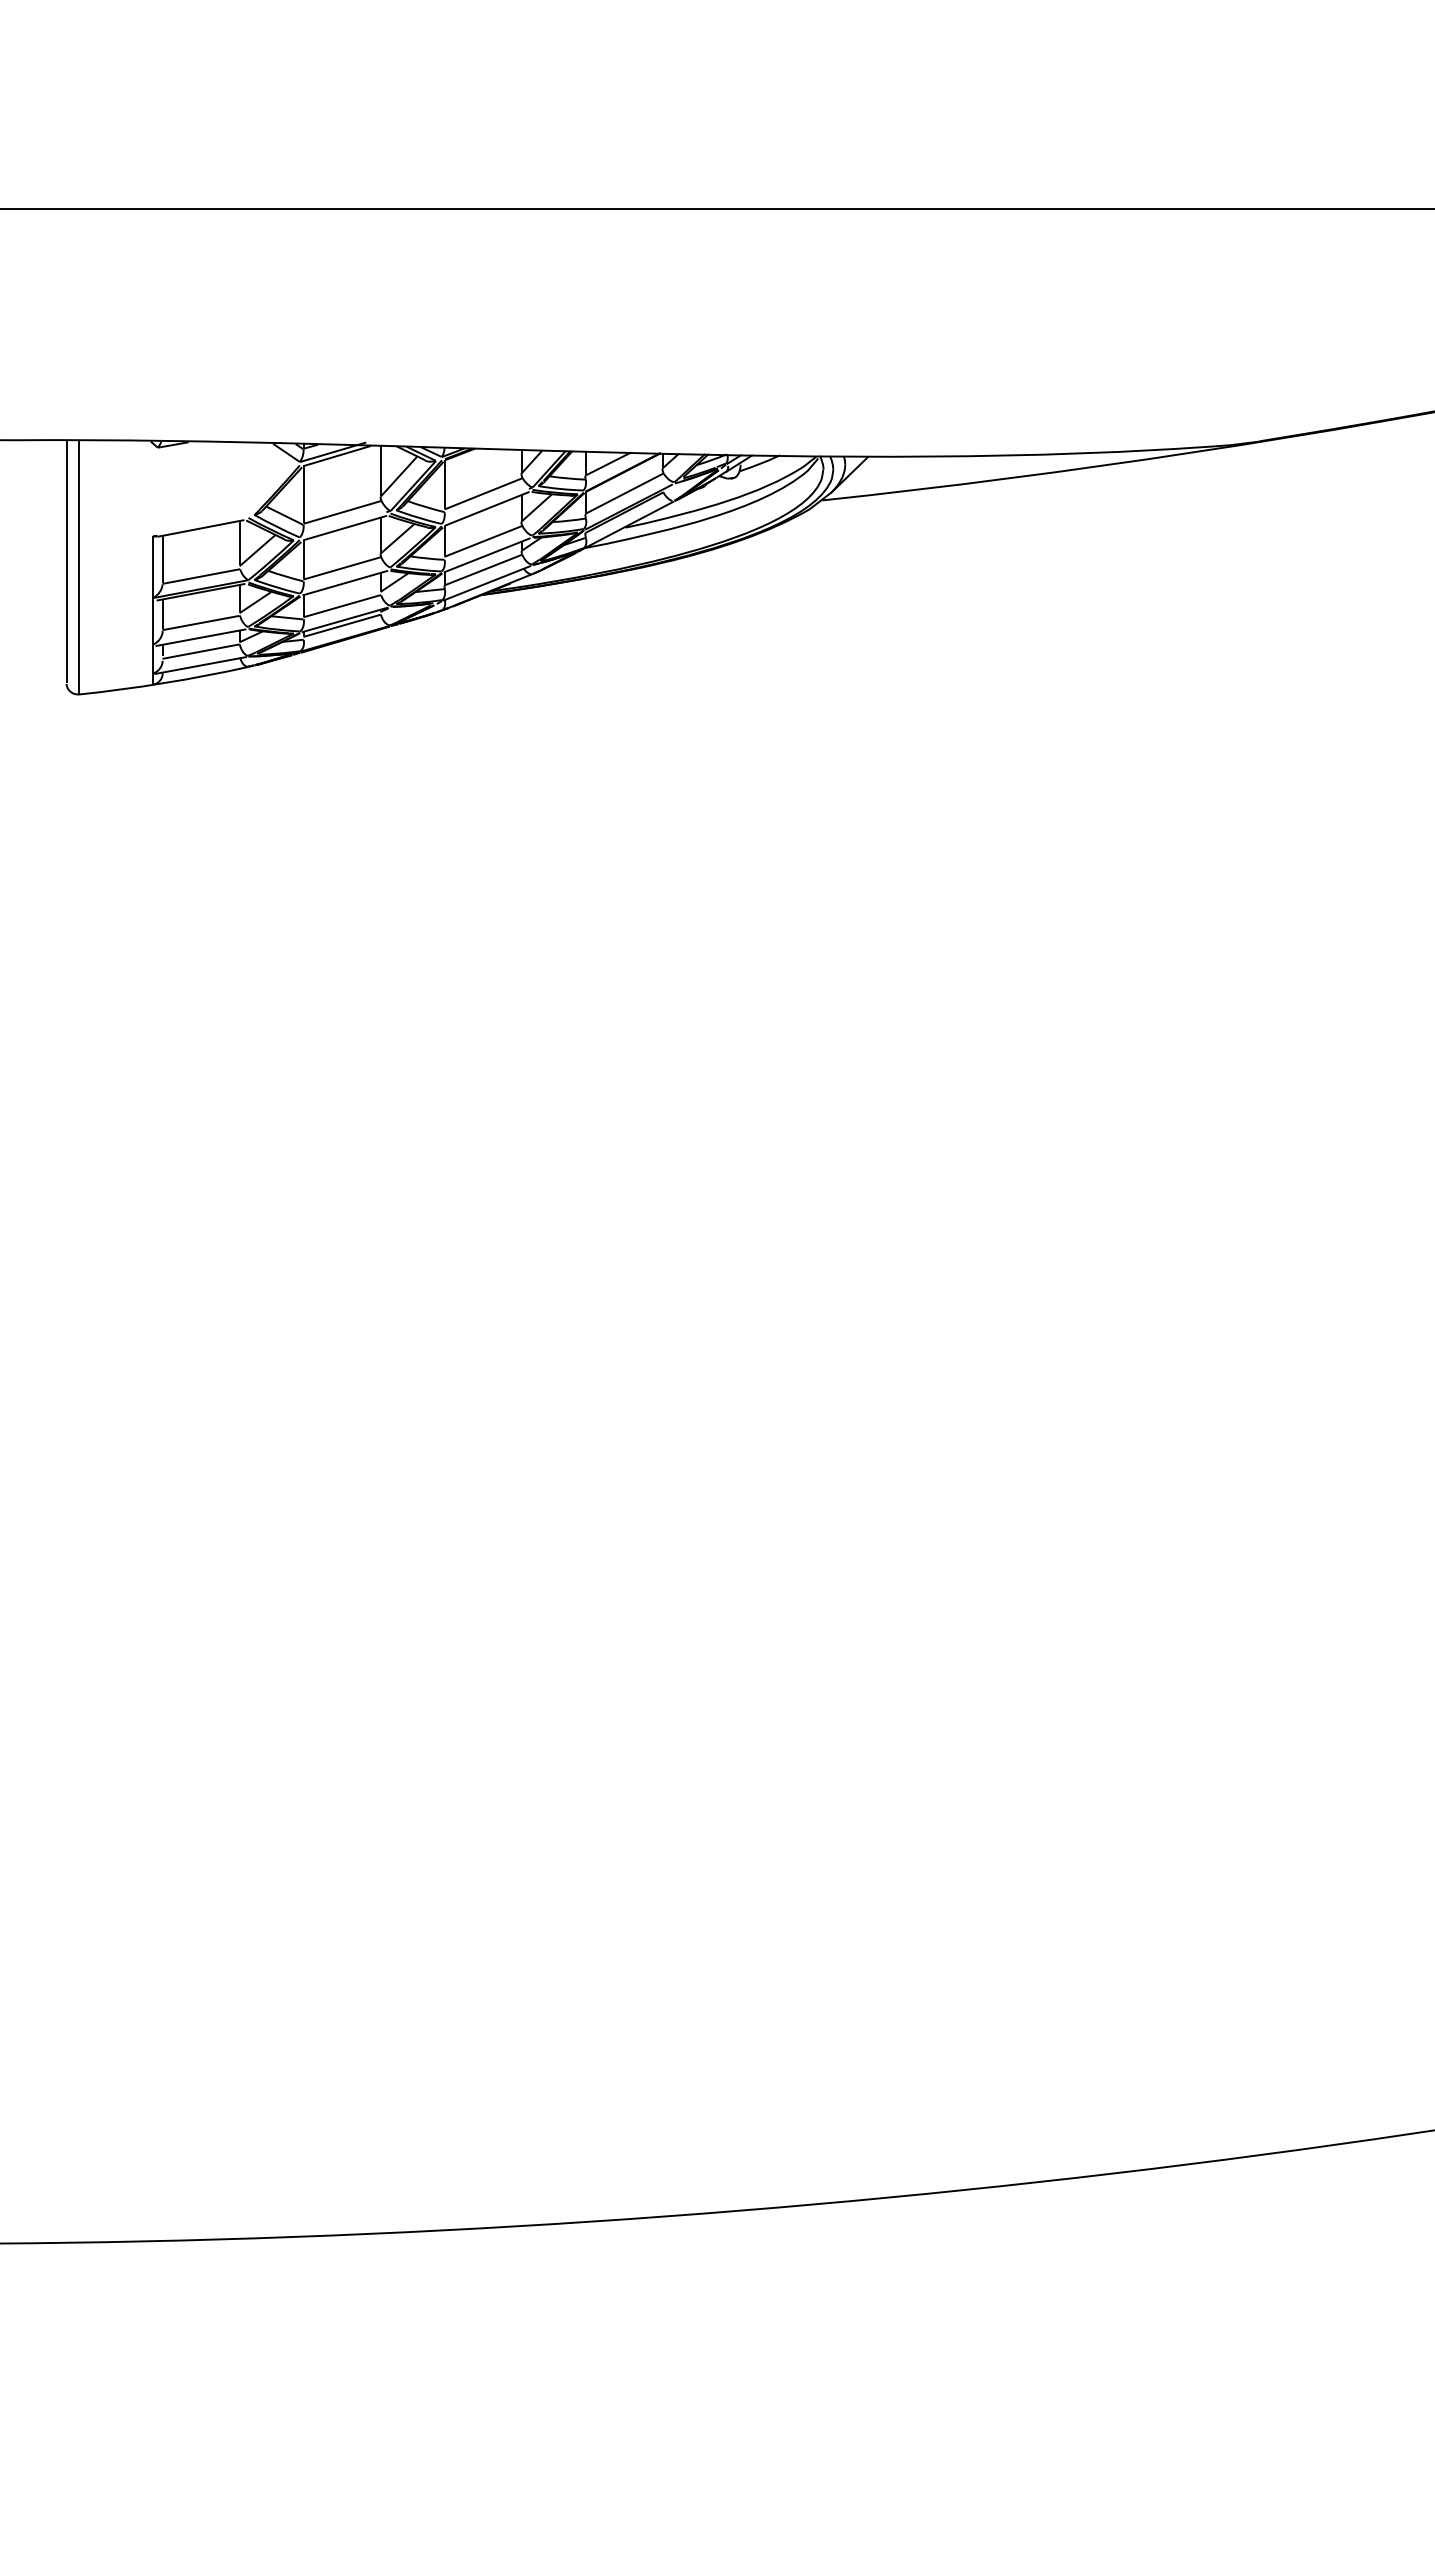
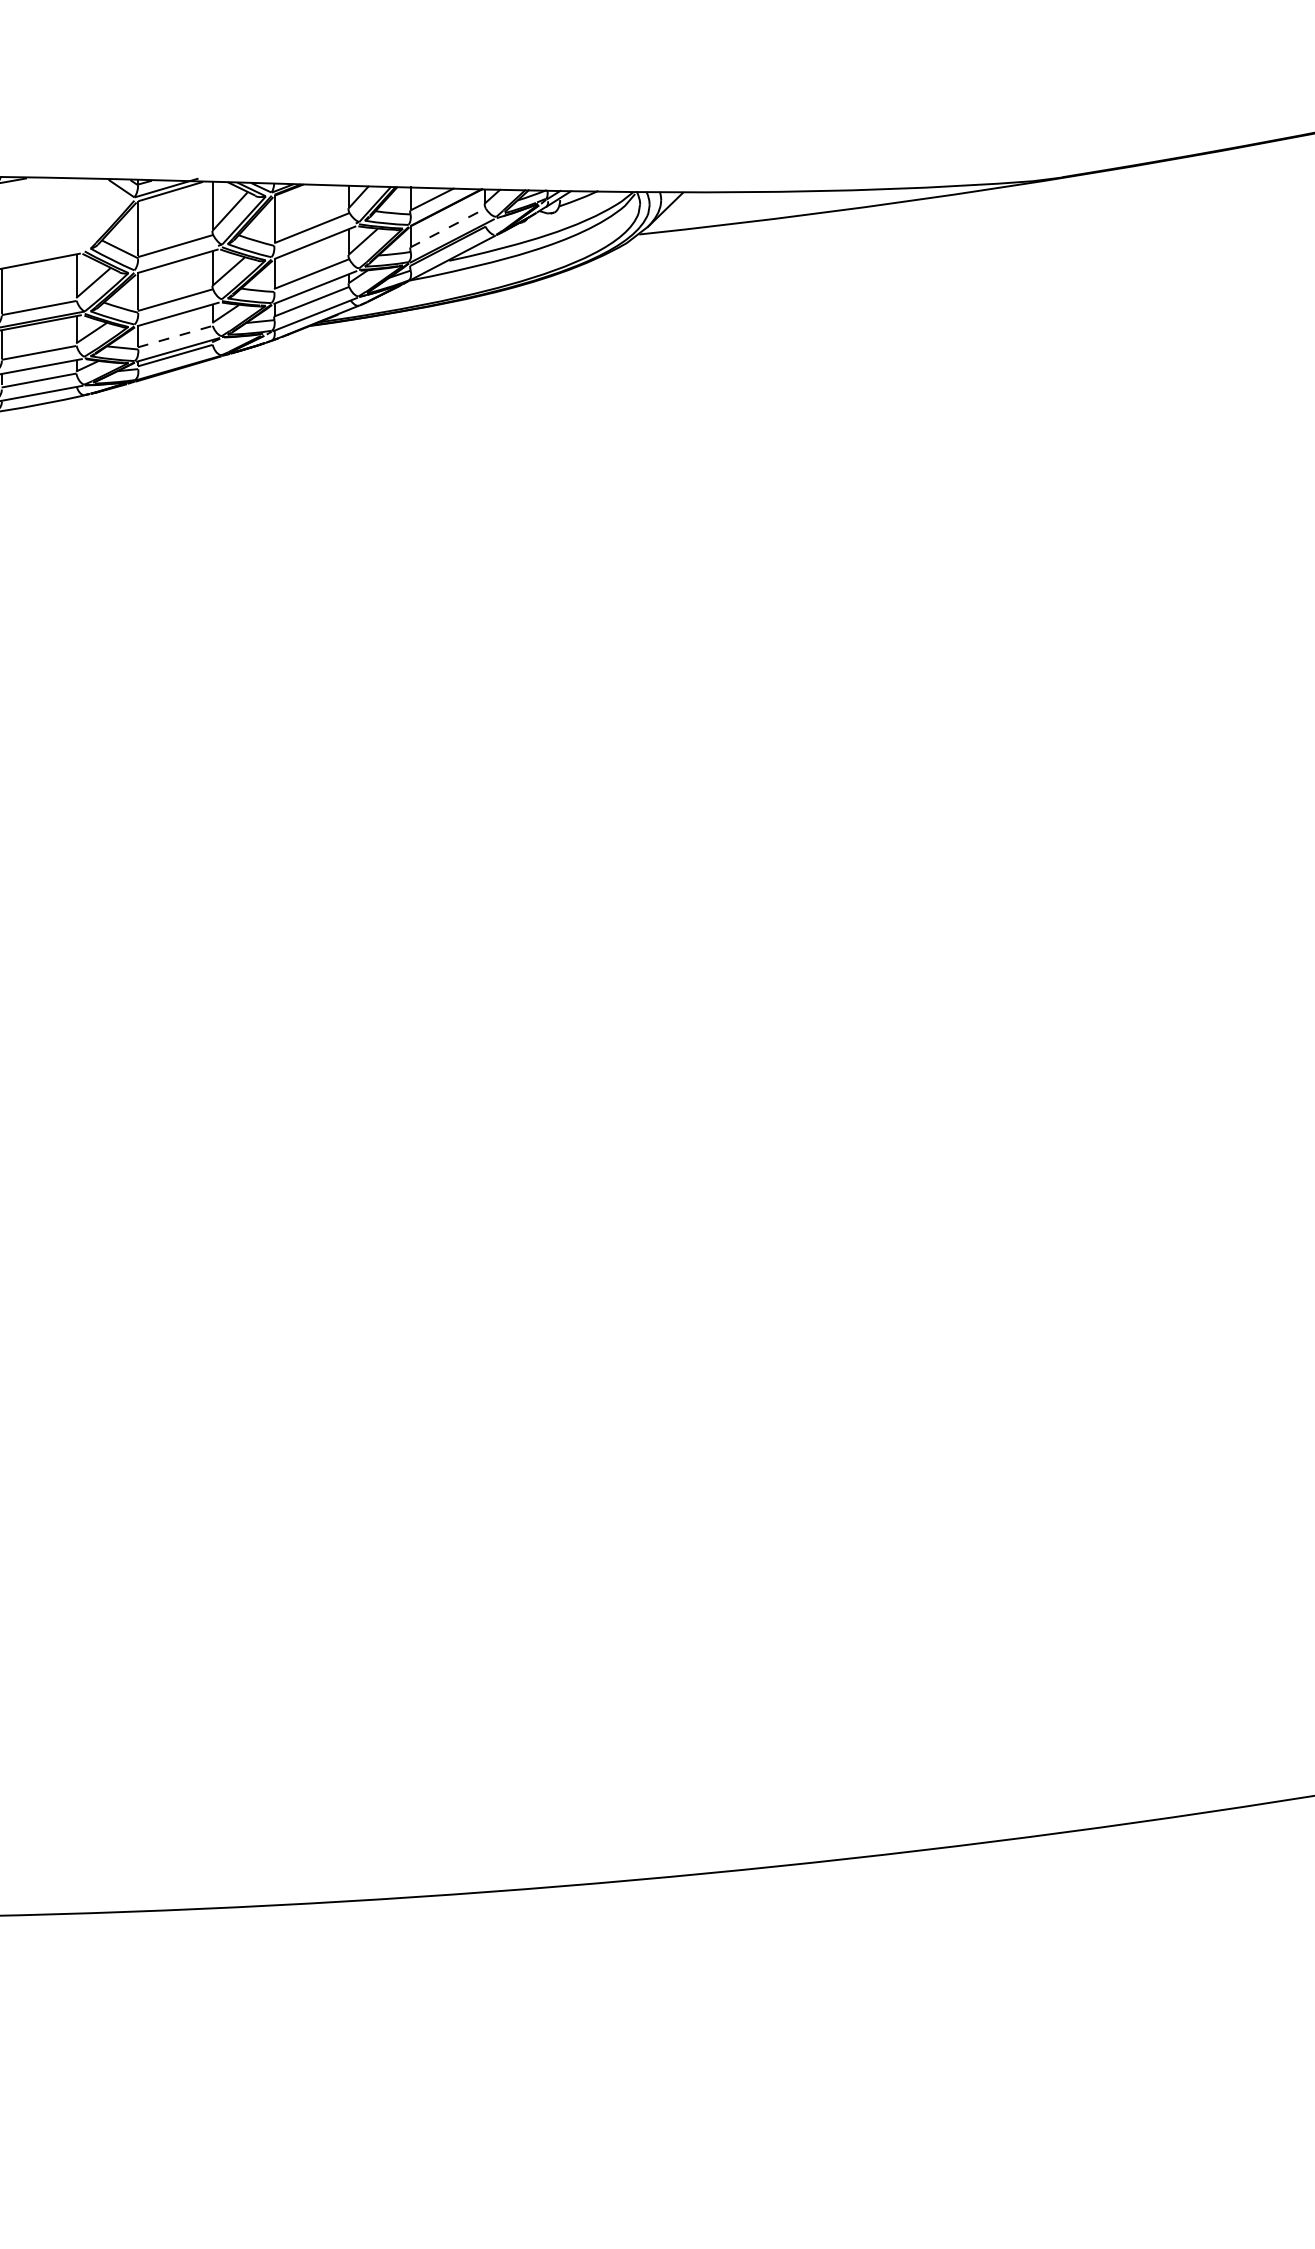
line: (625, 493) -> (448, 227), solid -> dashed
line: (342, 606) -> (175, 336), solid -> dashed

